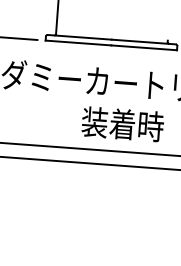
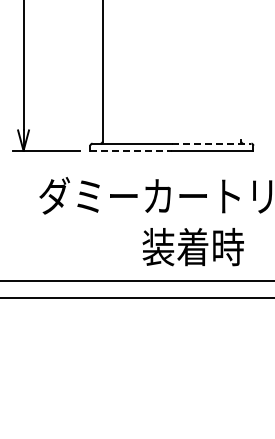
line: (143, 41) -> (211, 143), solid -> dashed
line: (78, 42) -> (131, 150), solid -> dashed

